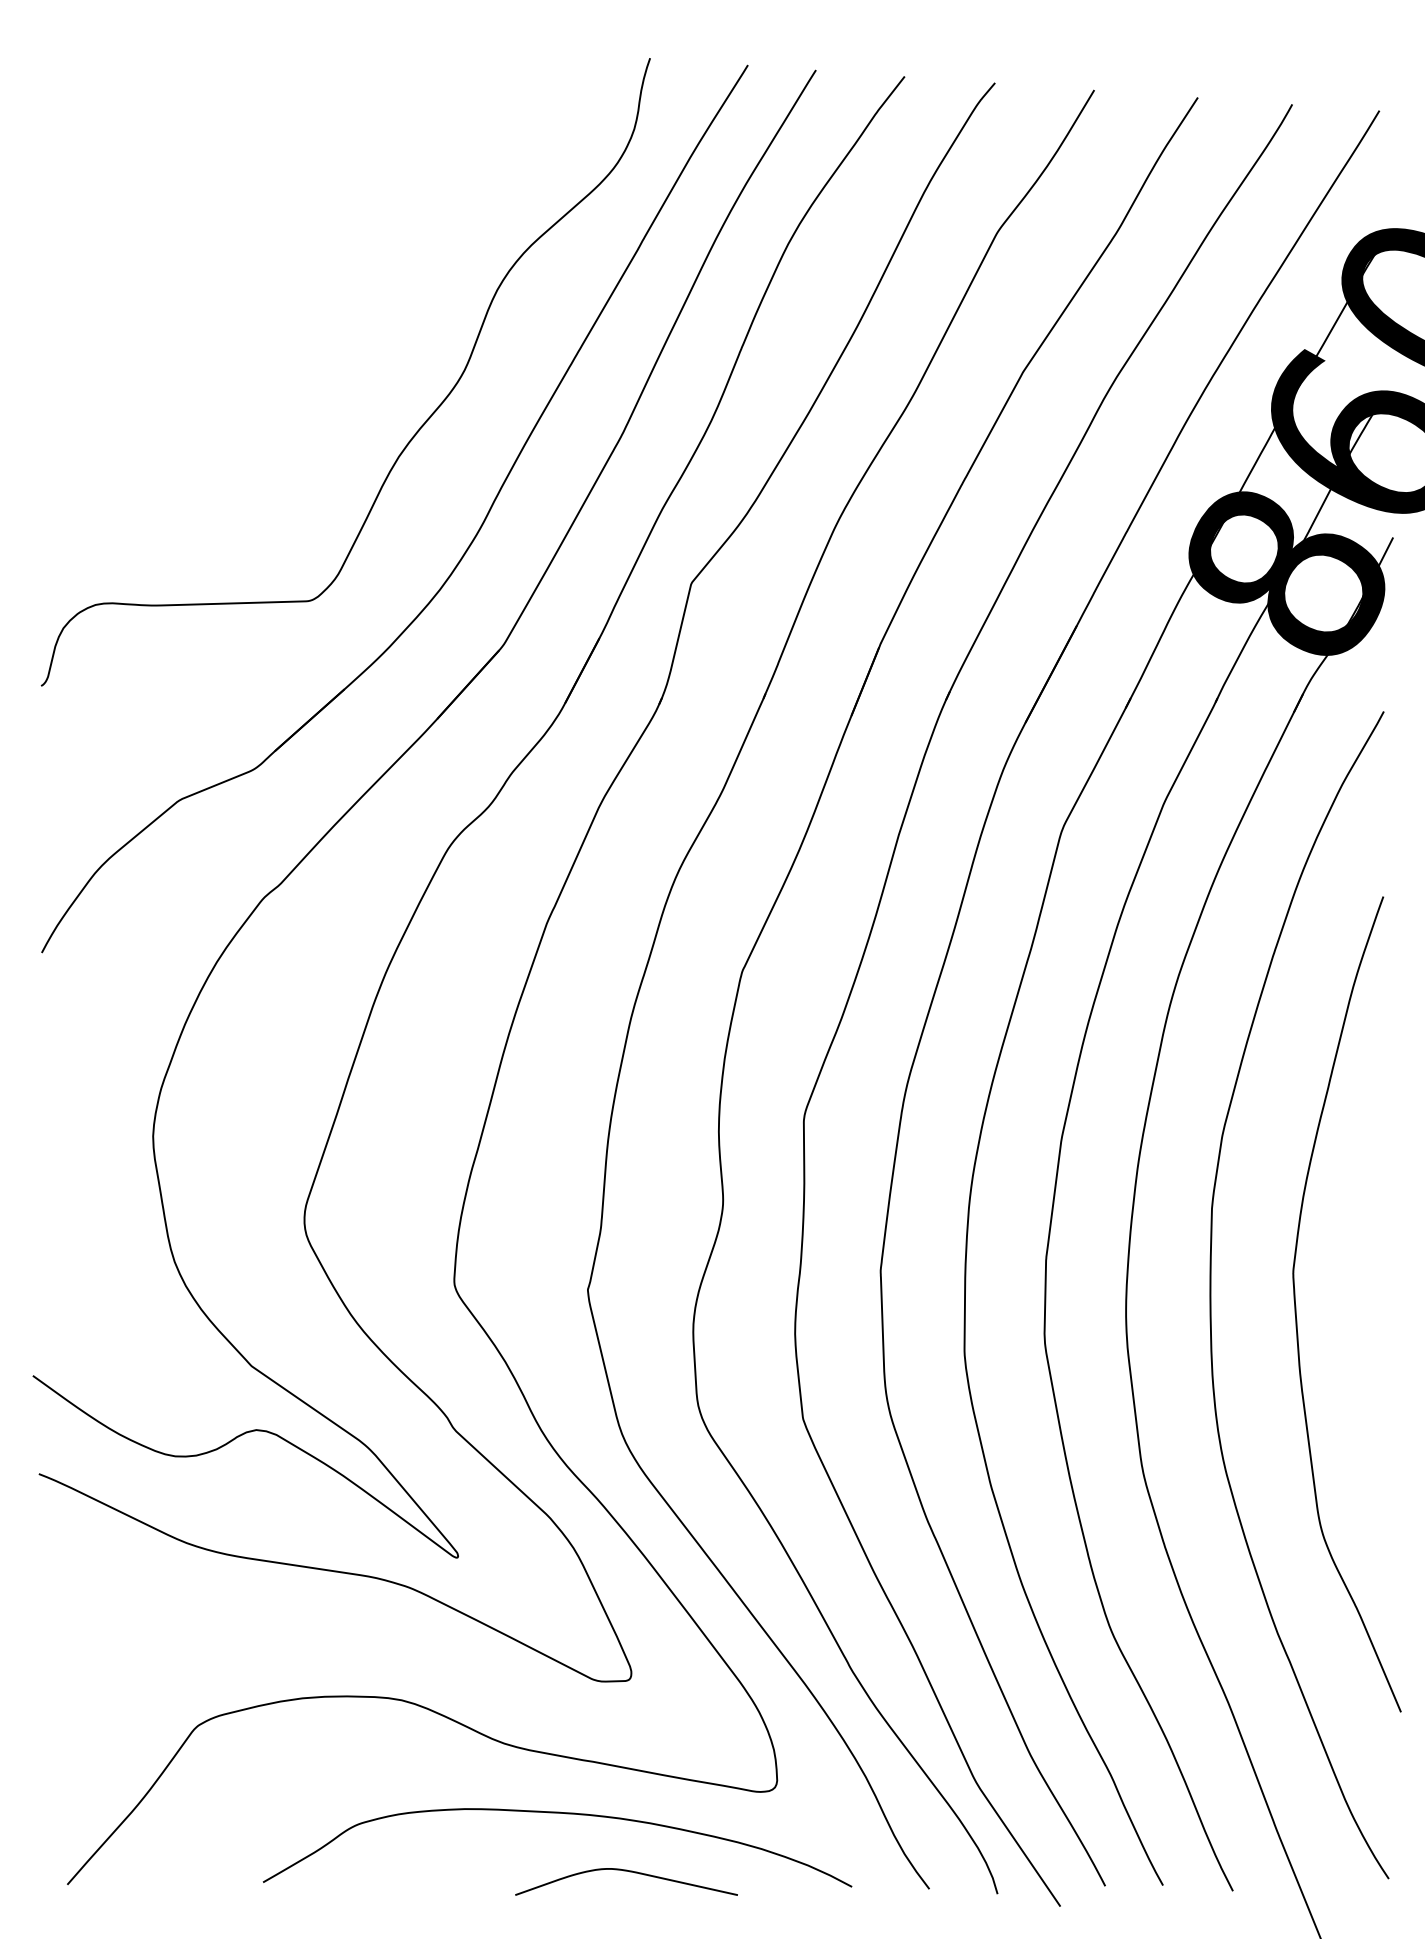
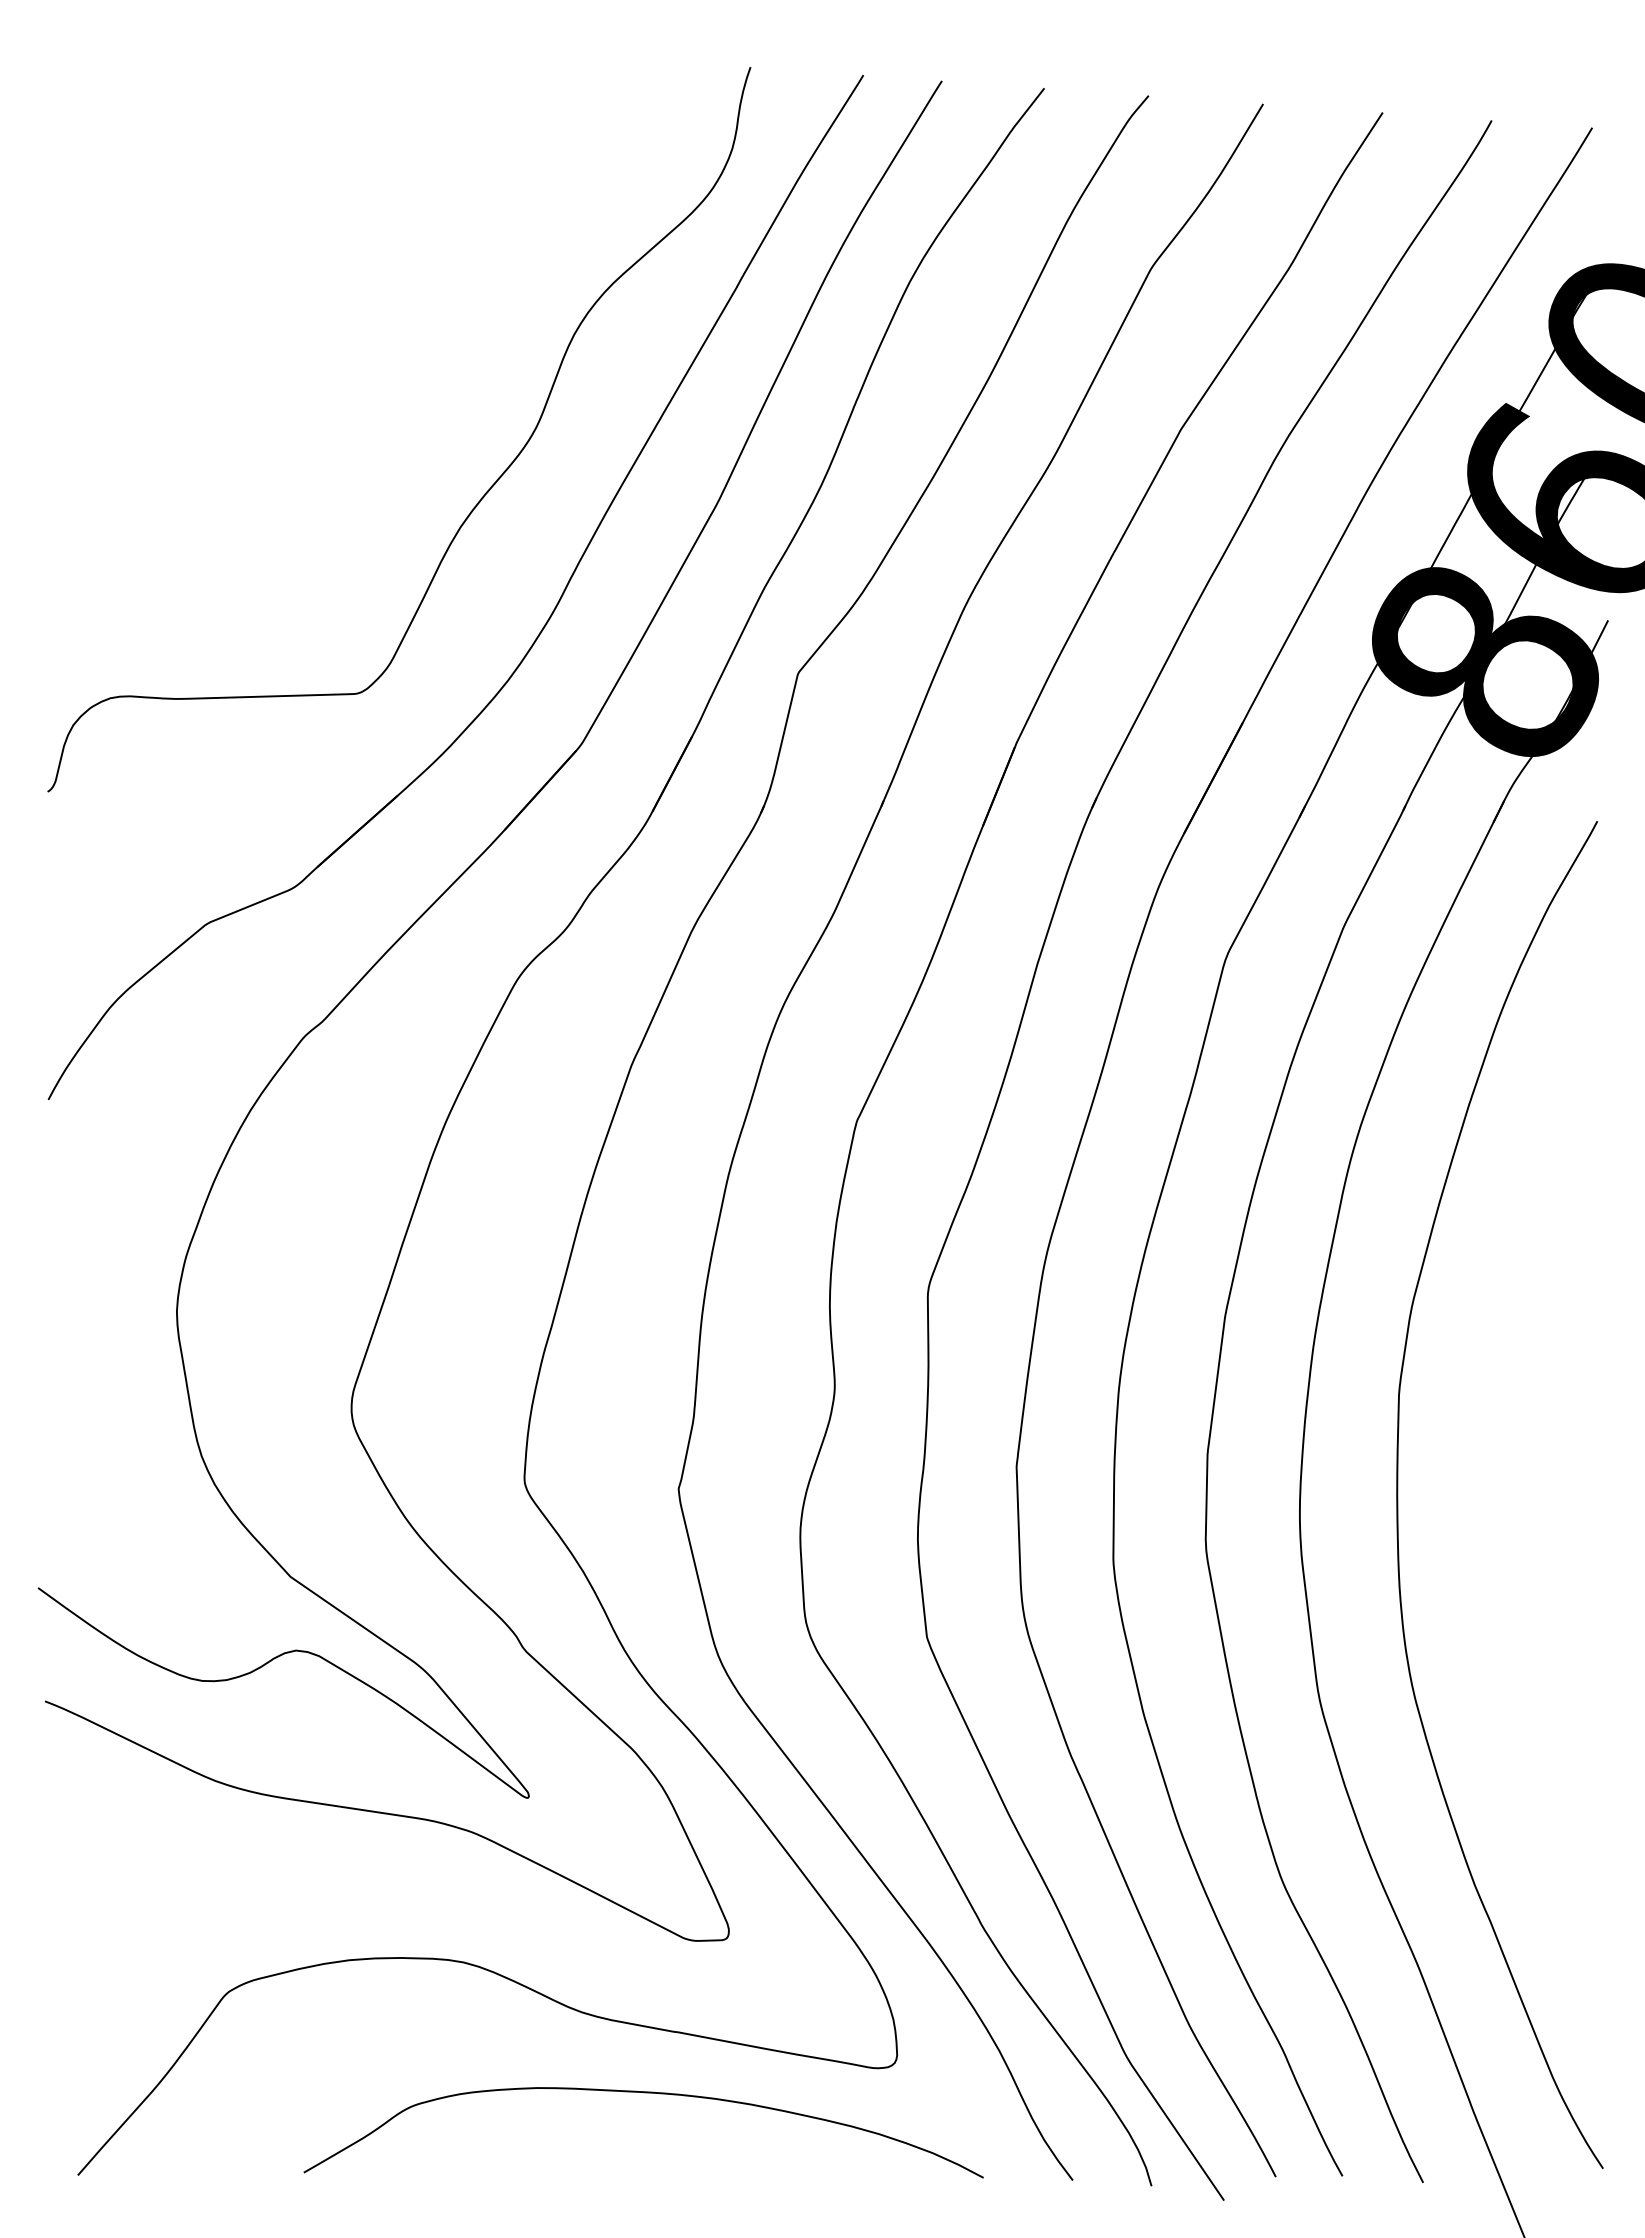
curve: (1296, 1305) -> (1496, 1506), removed
curve: (629, 1872) -> (726, 2161), removed

